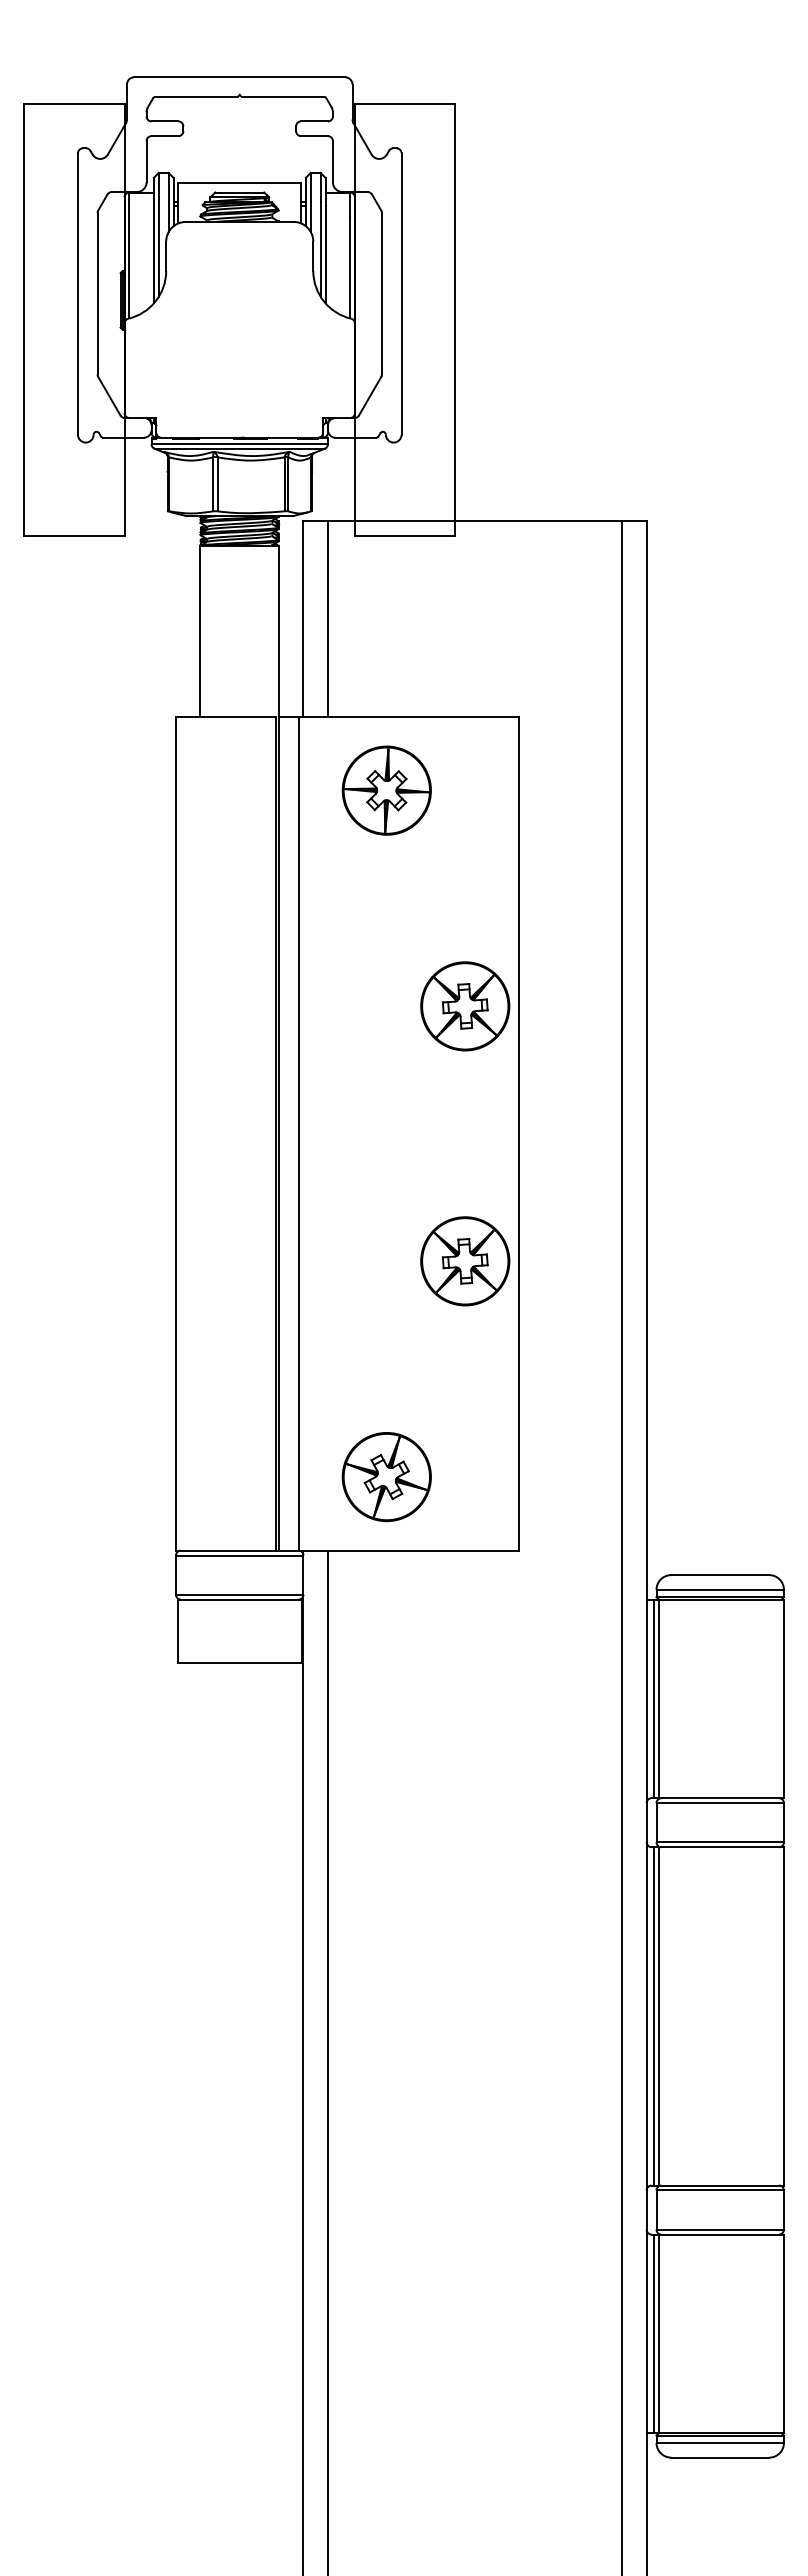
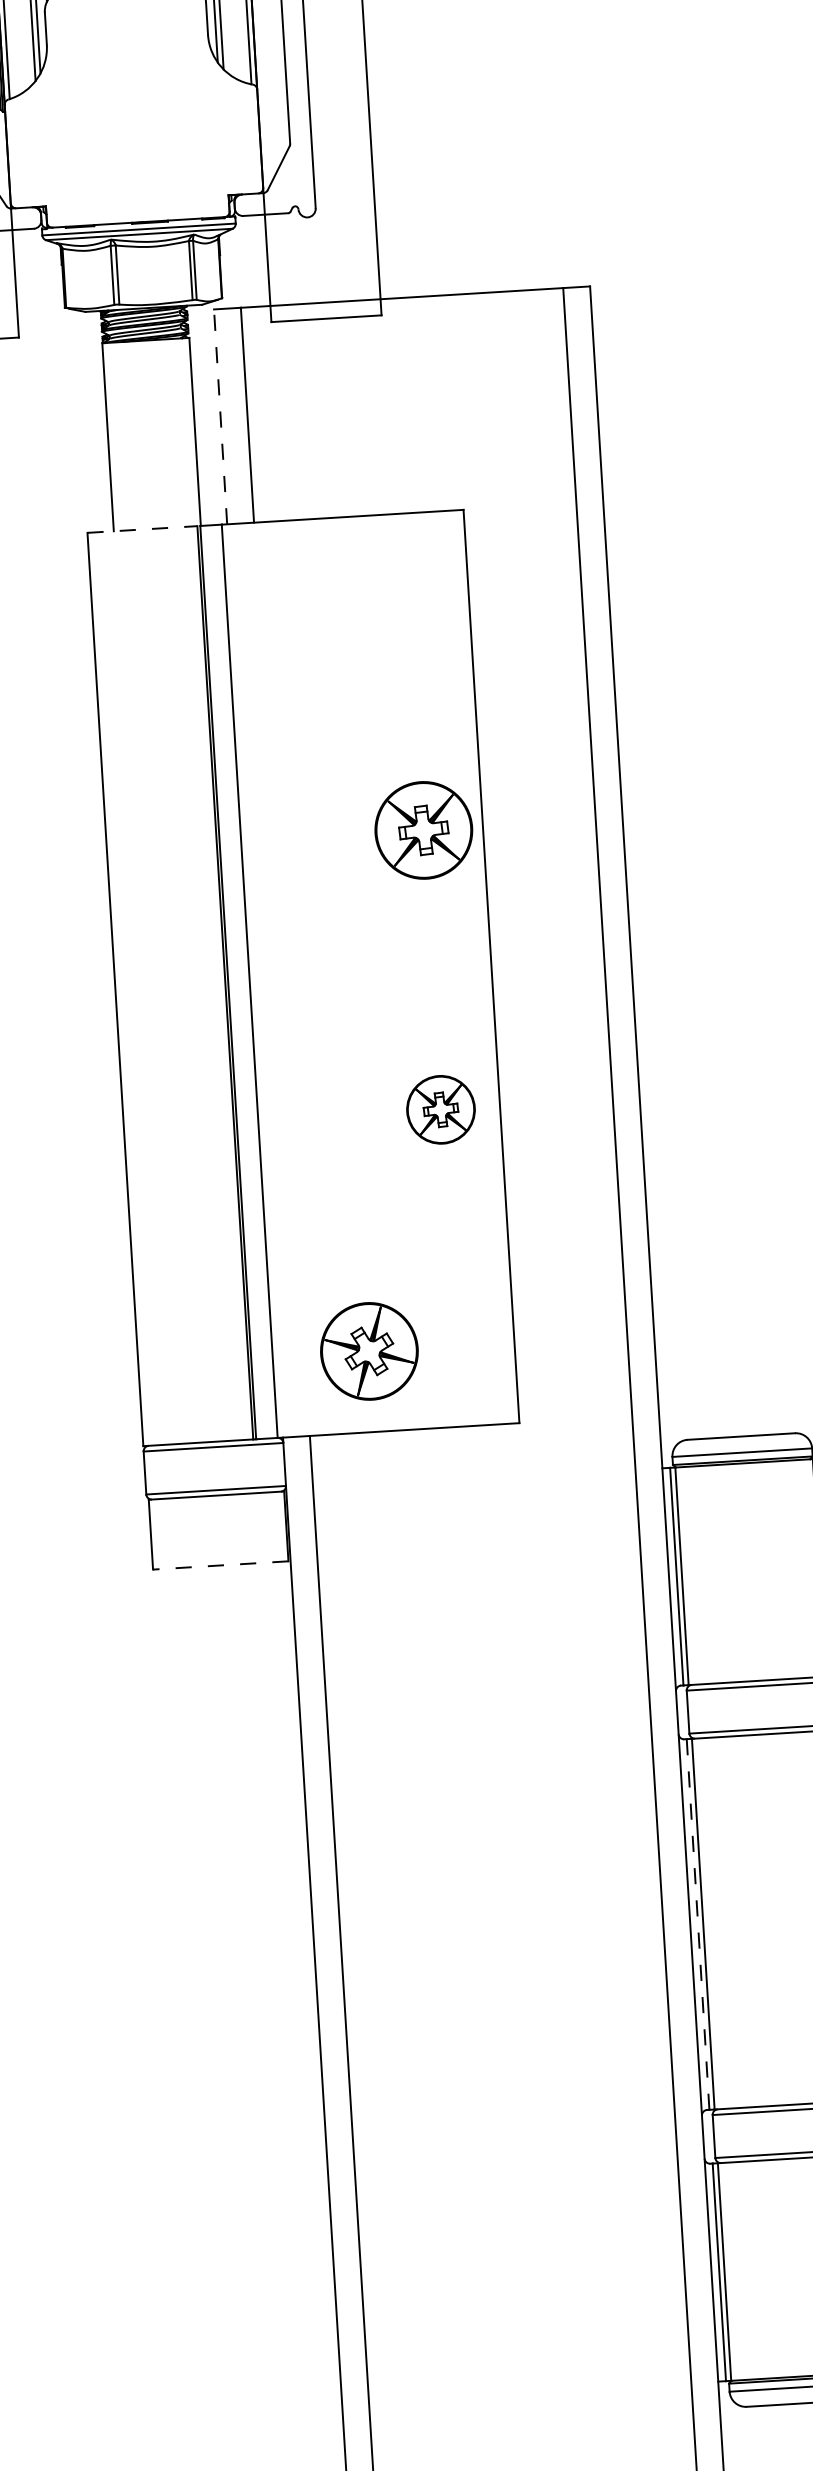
line: (303, 618) -> (220, 416), solid -> dashed
line: (226, 717) -> (142, 529), solid -> dashed
part: (386, 790) -> (323, 599), removed
part: (465, 1261) -> (441, 1109), size x0.7
line: (239, 1663) -> (220, 1565), solid -> dashed
line: (653, 2015) -> (697, 1923), solid -> dashed

